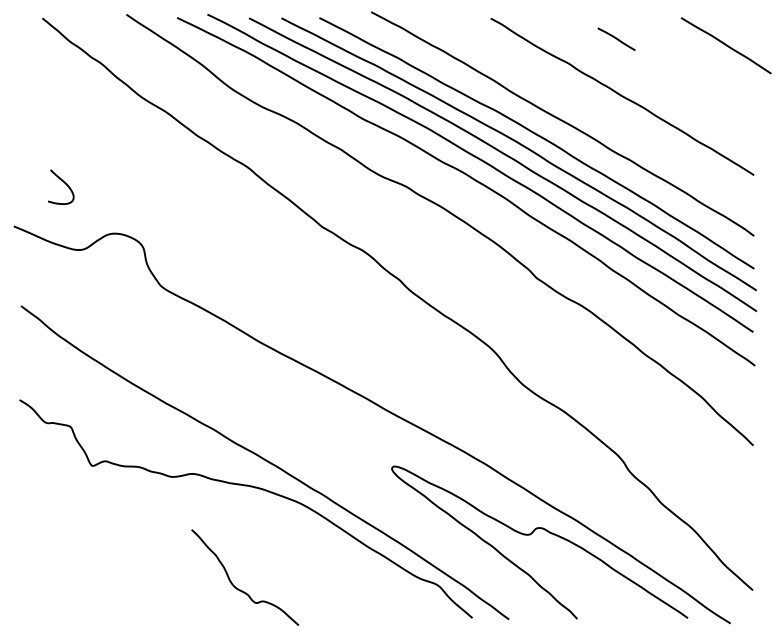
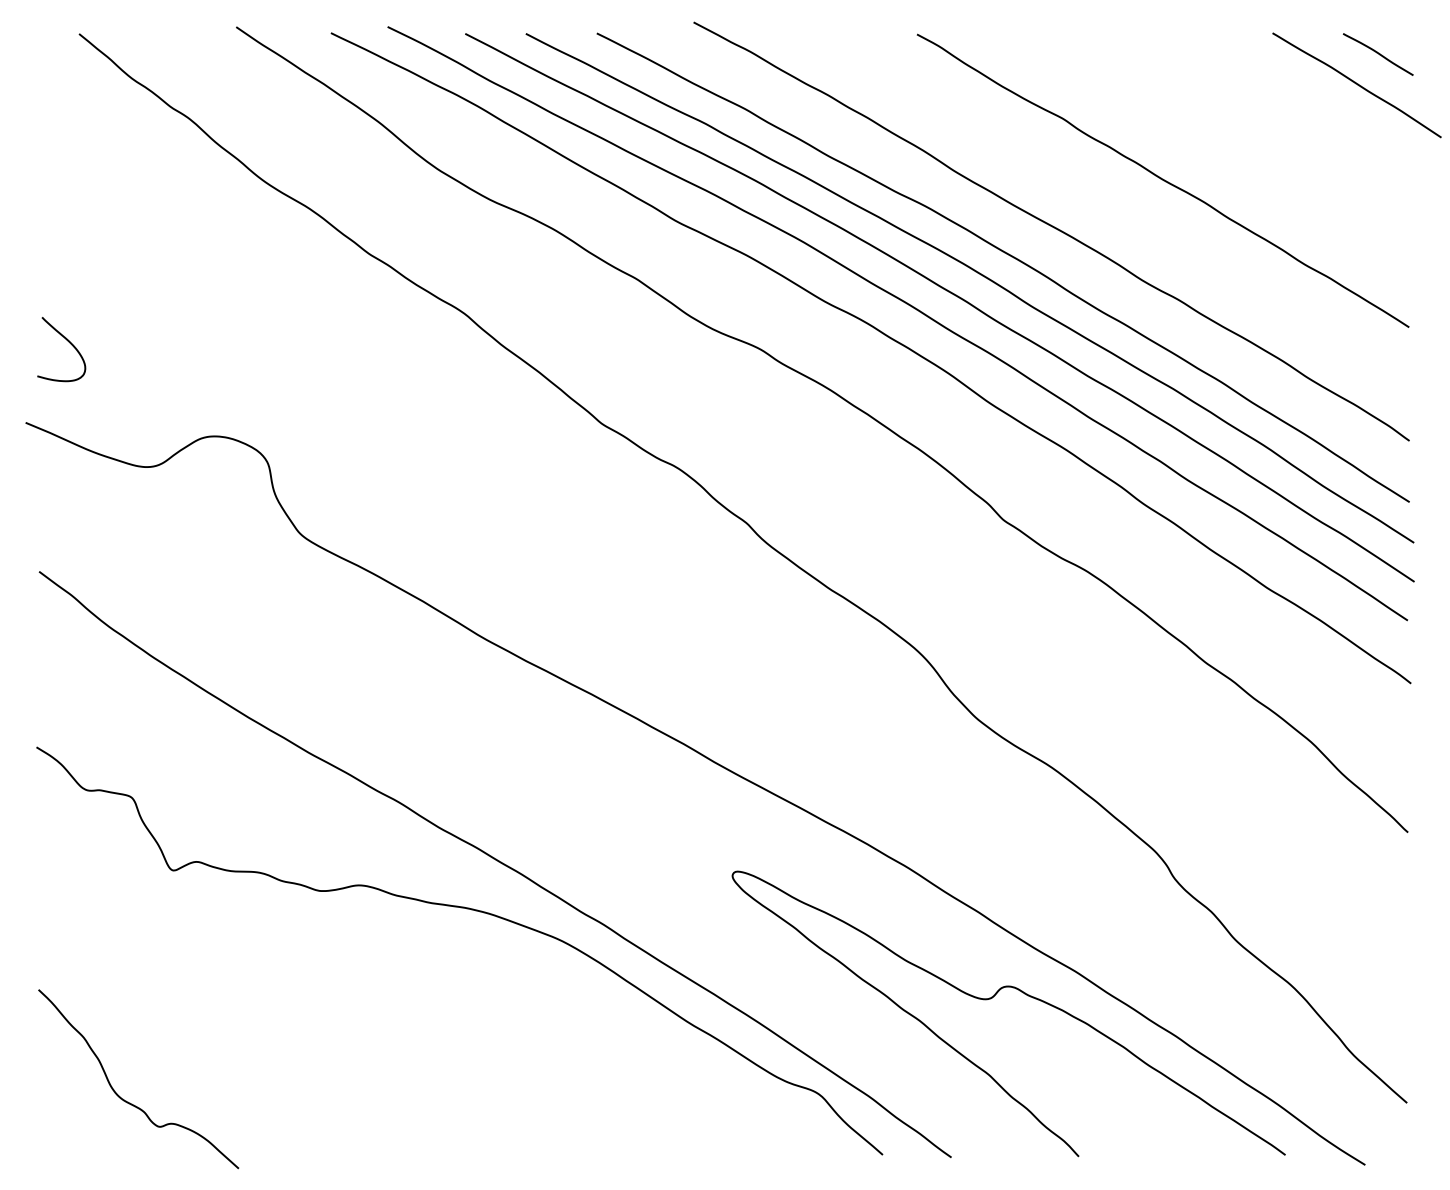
line: (616, 38) -> (1378, 53), moved
curve: (64, 183) -> (68, 342), moved
curve: (237, 587) -> (124, 1097), moved

